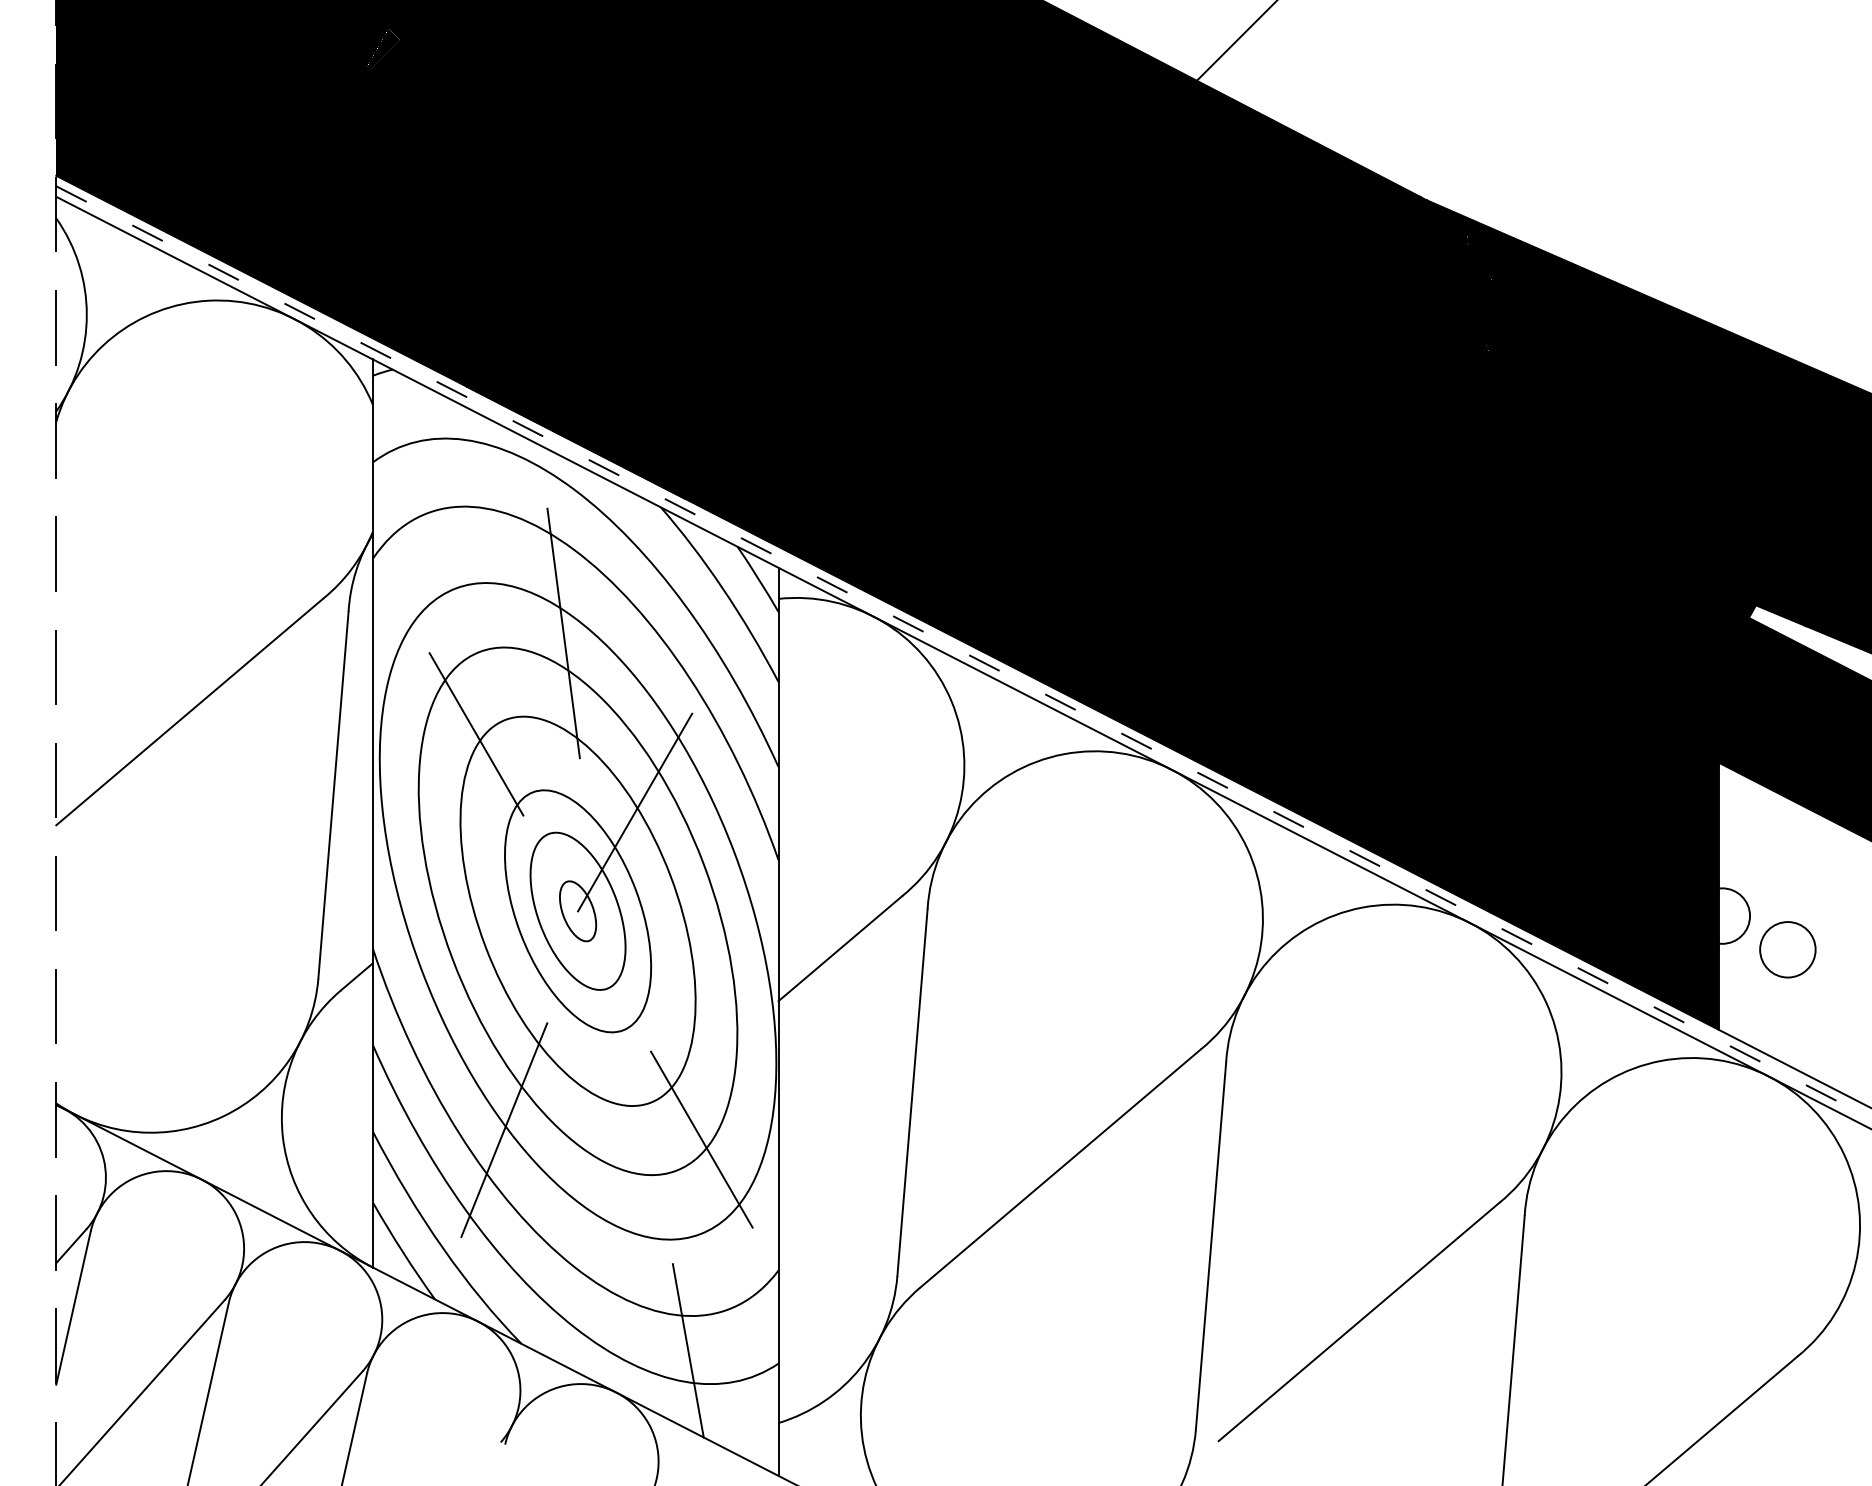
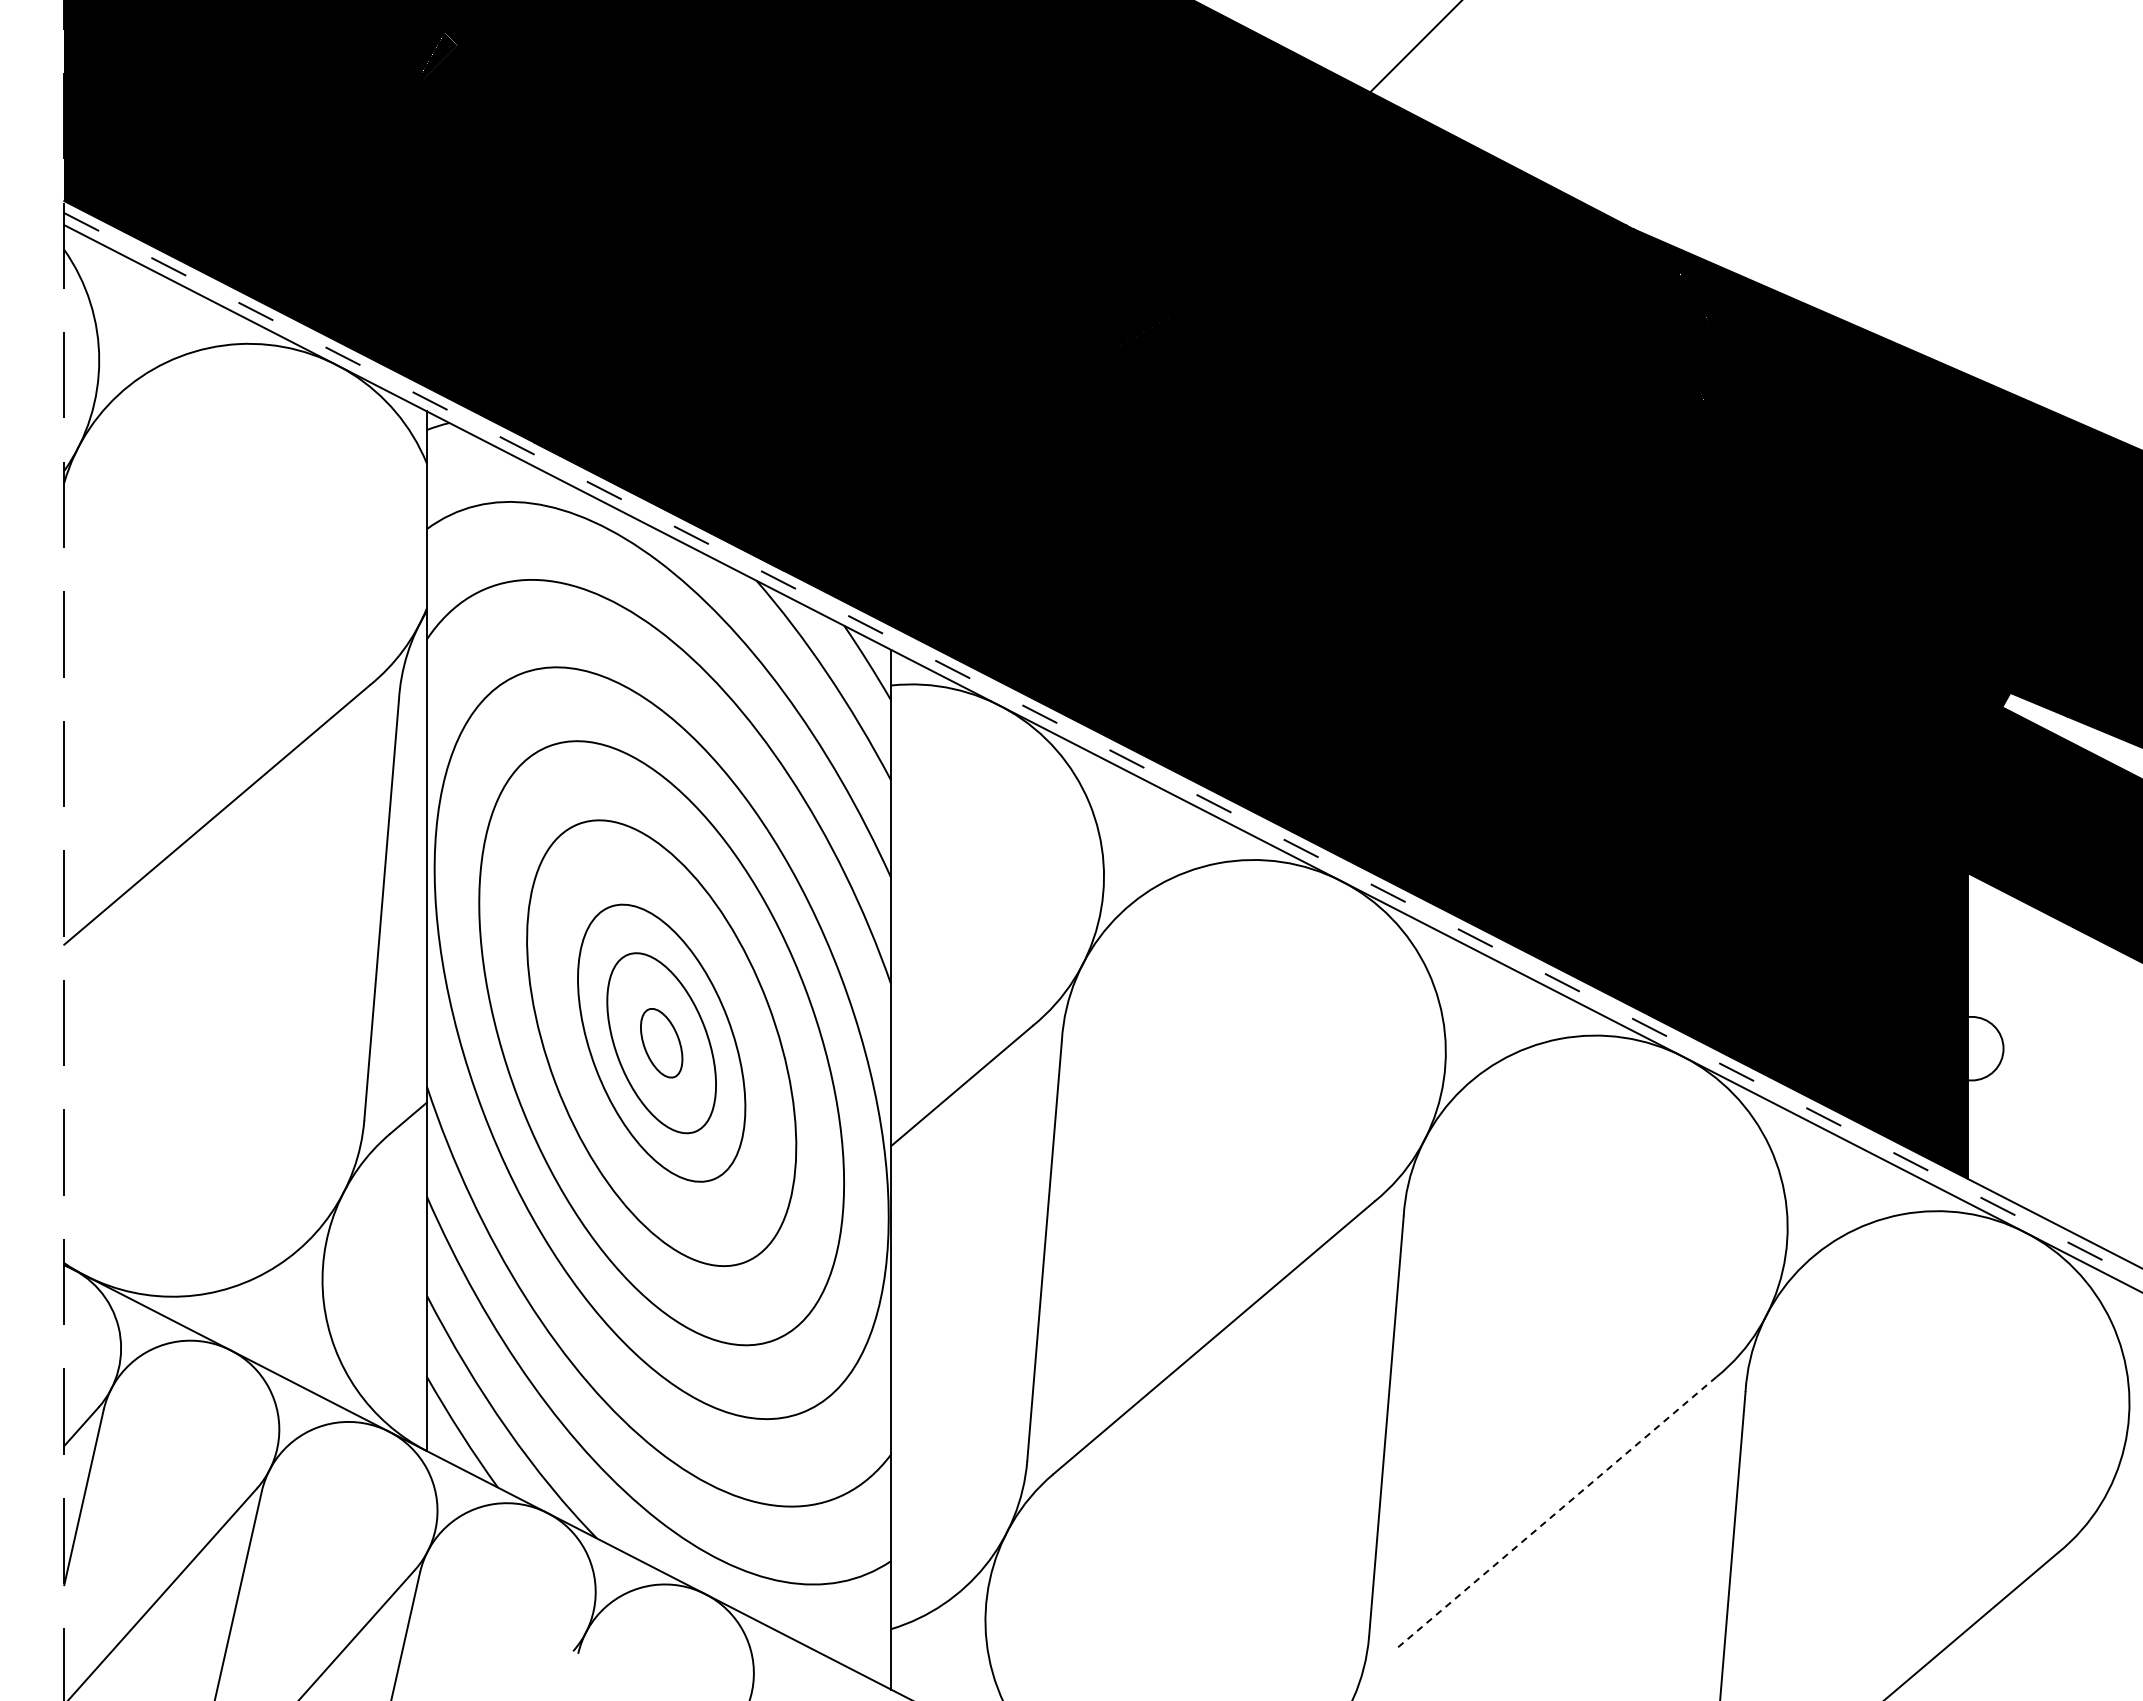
line: (563, 632) -> (644, 724), removed
line: (476, 734) -> (545, 840), removed
line: (634, 812) -> (726, 930), removed
circle: (1787, 949) -> (2046, 1086), removed
line: (504, 1129) -> (577, 1293), removed
line: (701, 1139) -> (803, 1304), removed
line: (1358, 1322) -> (1555, 1513), solid -> dashed
line: (687, 1350) -> (787, 1546), removed

